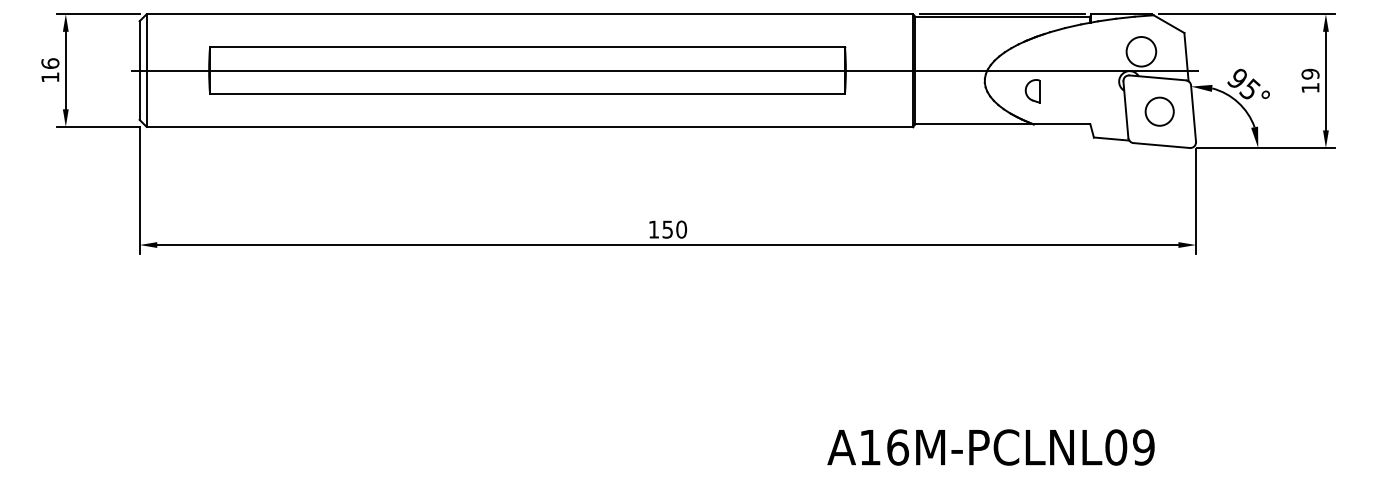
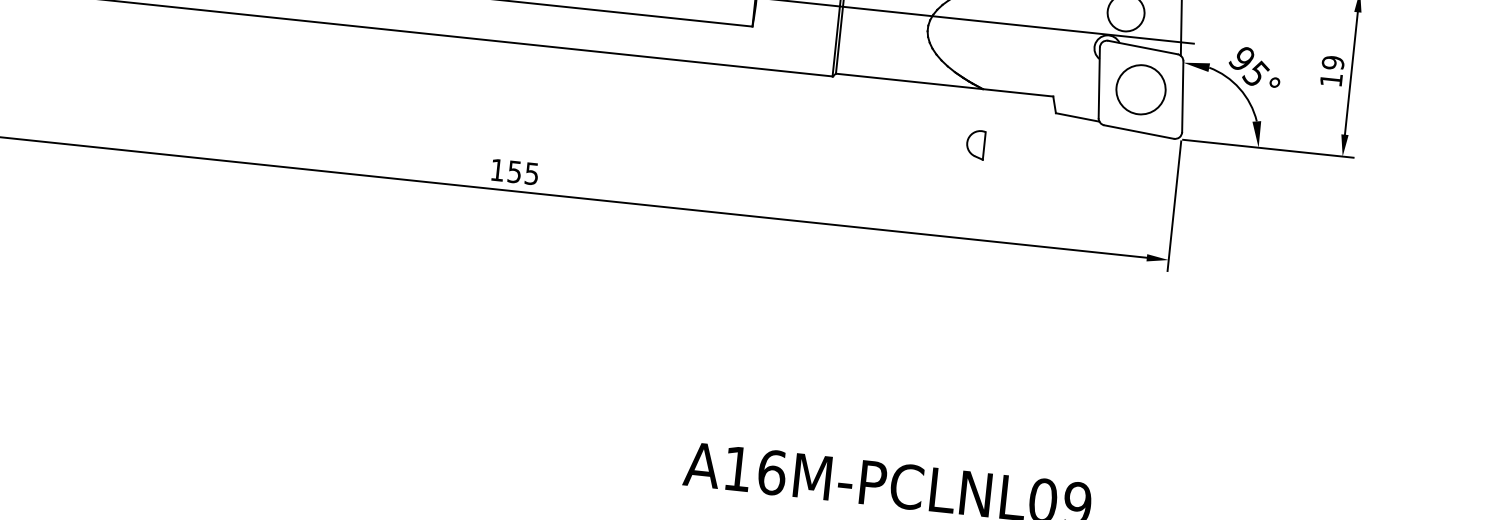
part: (1032, 91) -> (975, 144), moved
circle: (1159, 111) -> (1140, 89), size x1.4
text: (681, 229) -> (531, 173), 150 -> 155

